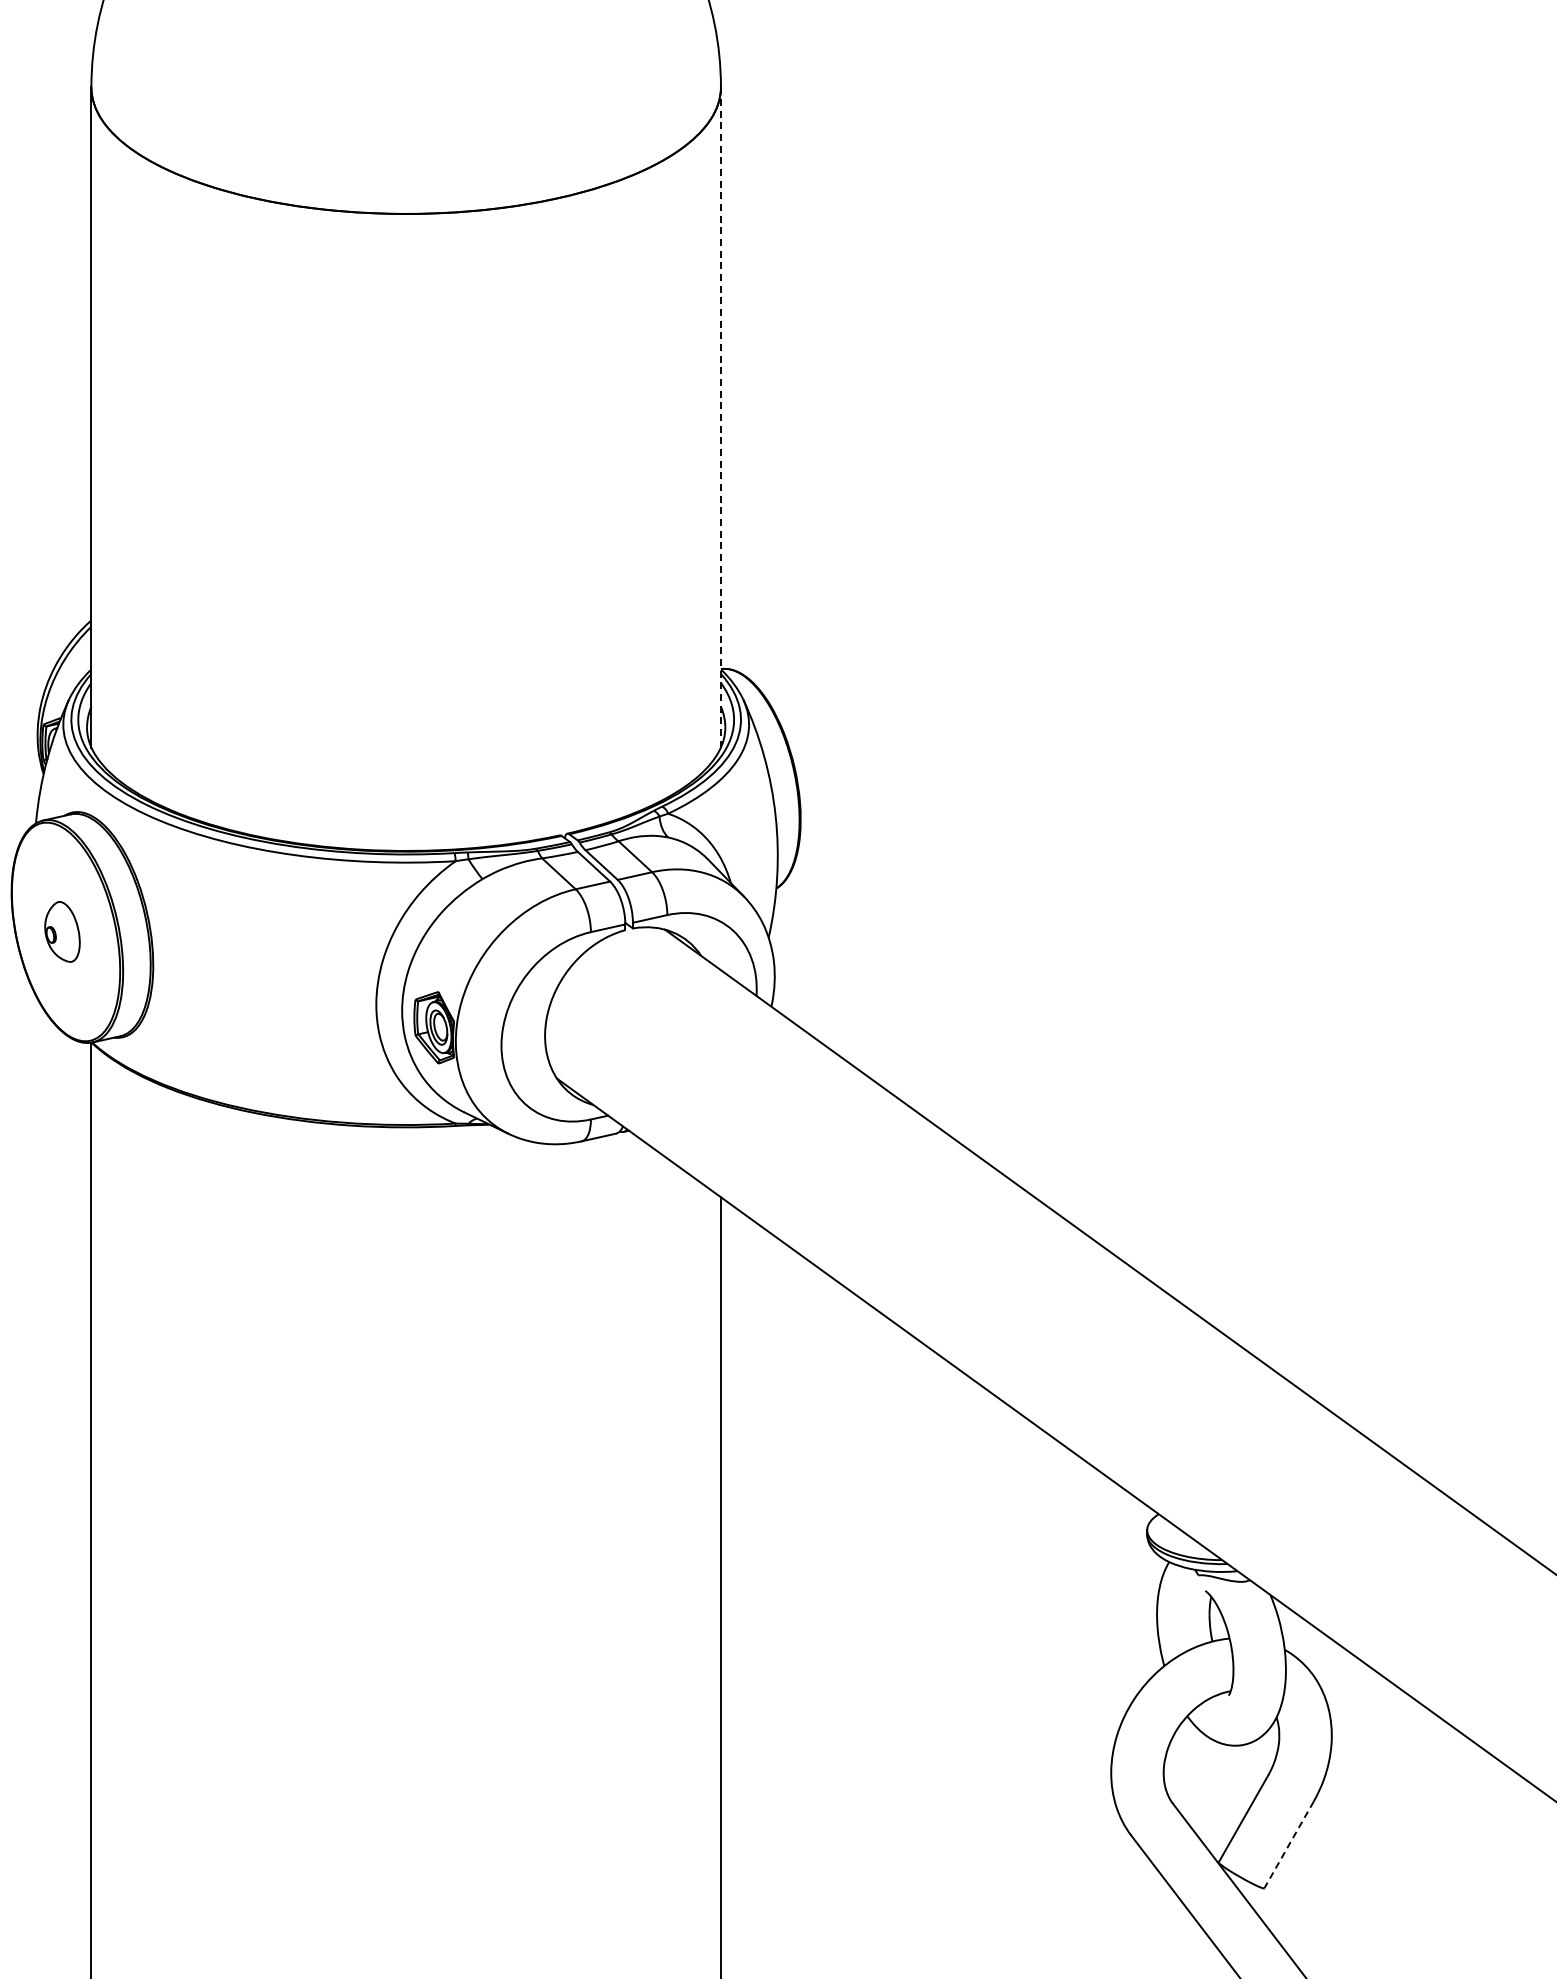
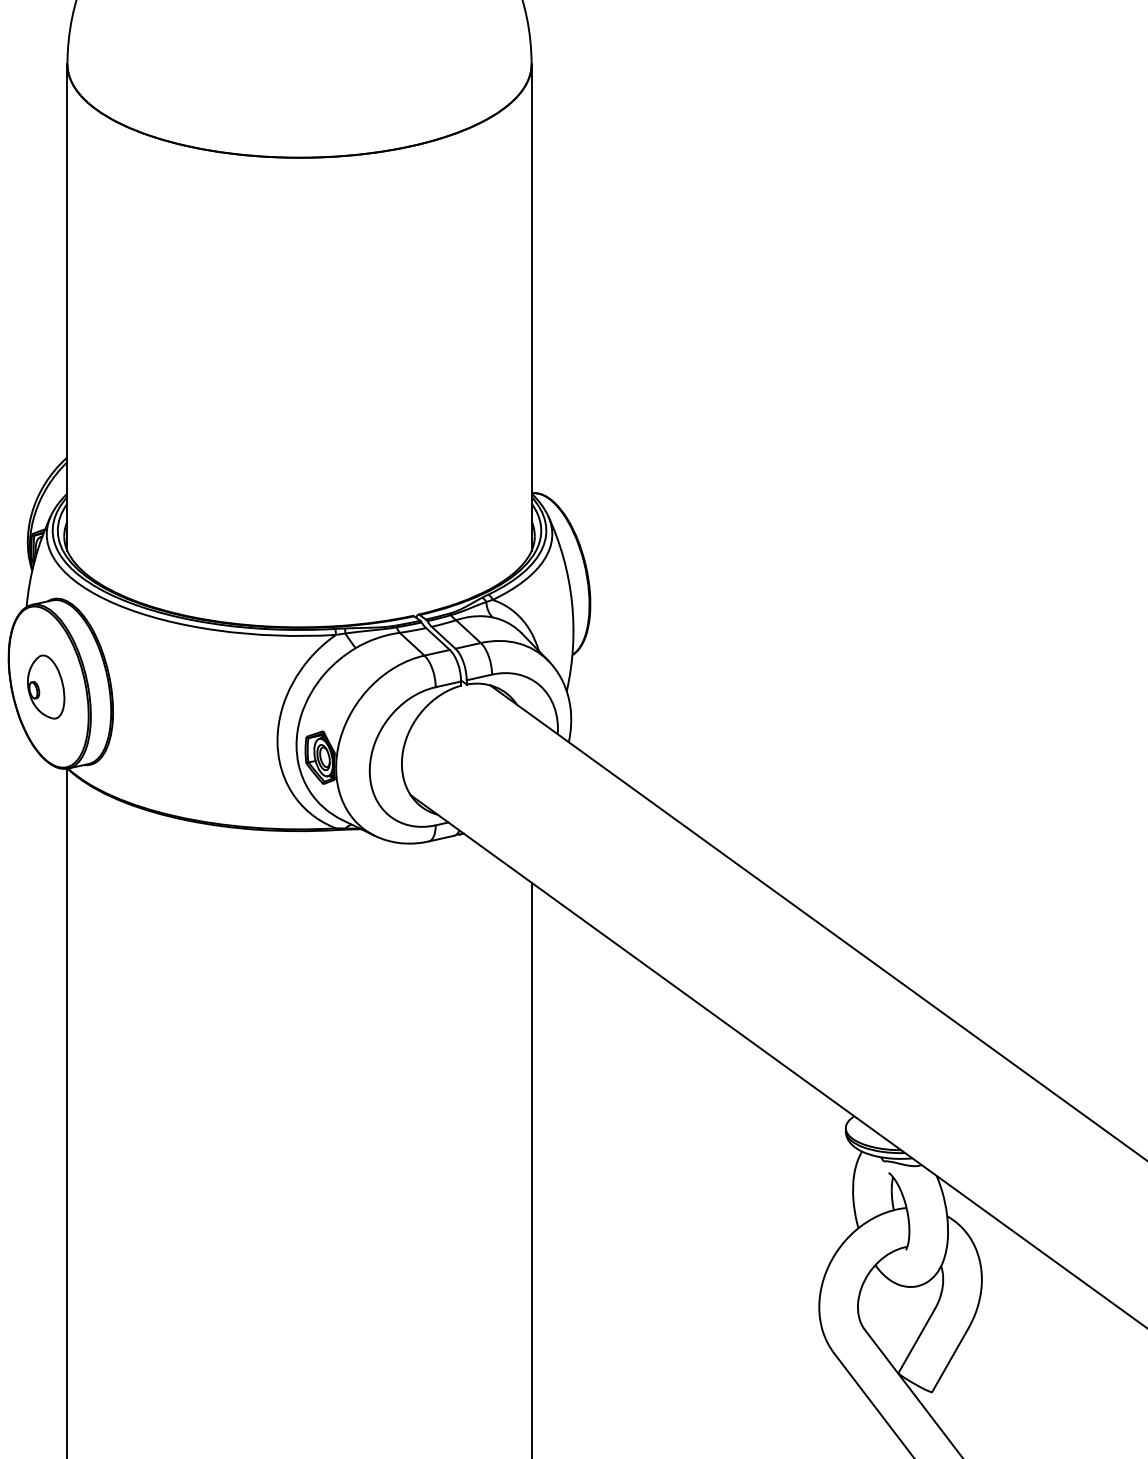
line: (720, 416) -> (531, 307), dashed -> solid
part: (62, 931) -> (46, 686), size x1.43
line: (1289, 1844) -> (950, 1359), dashed -> solid

